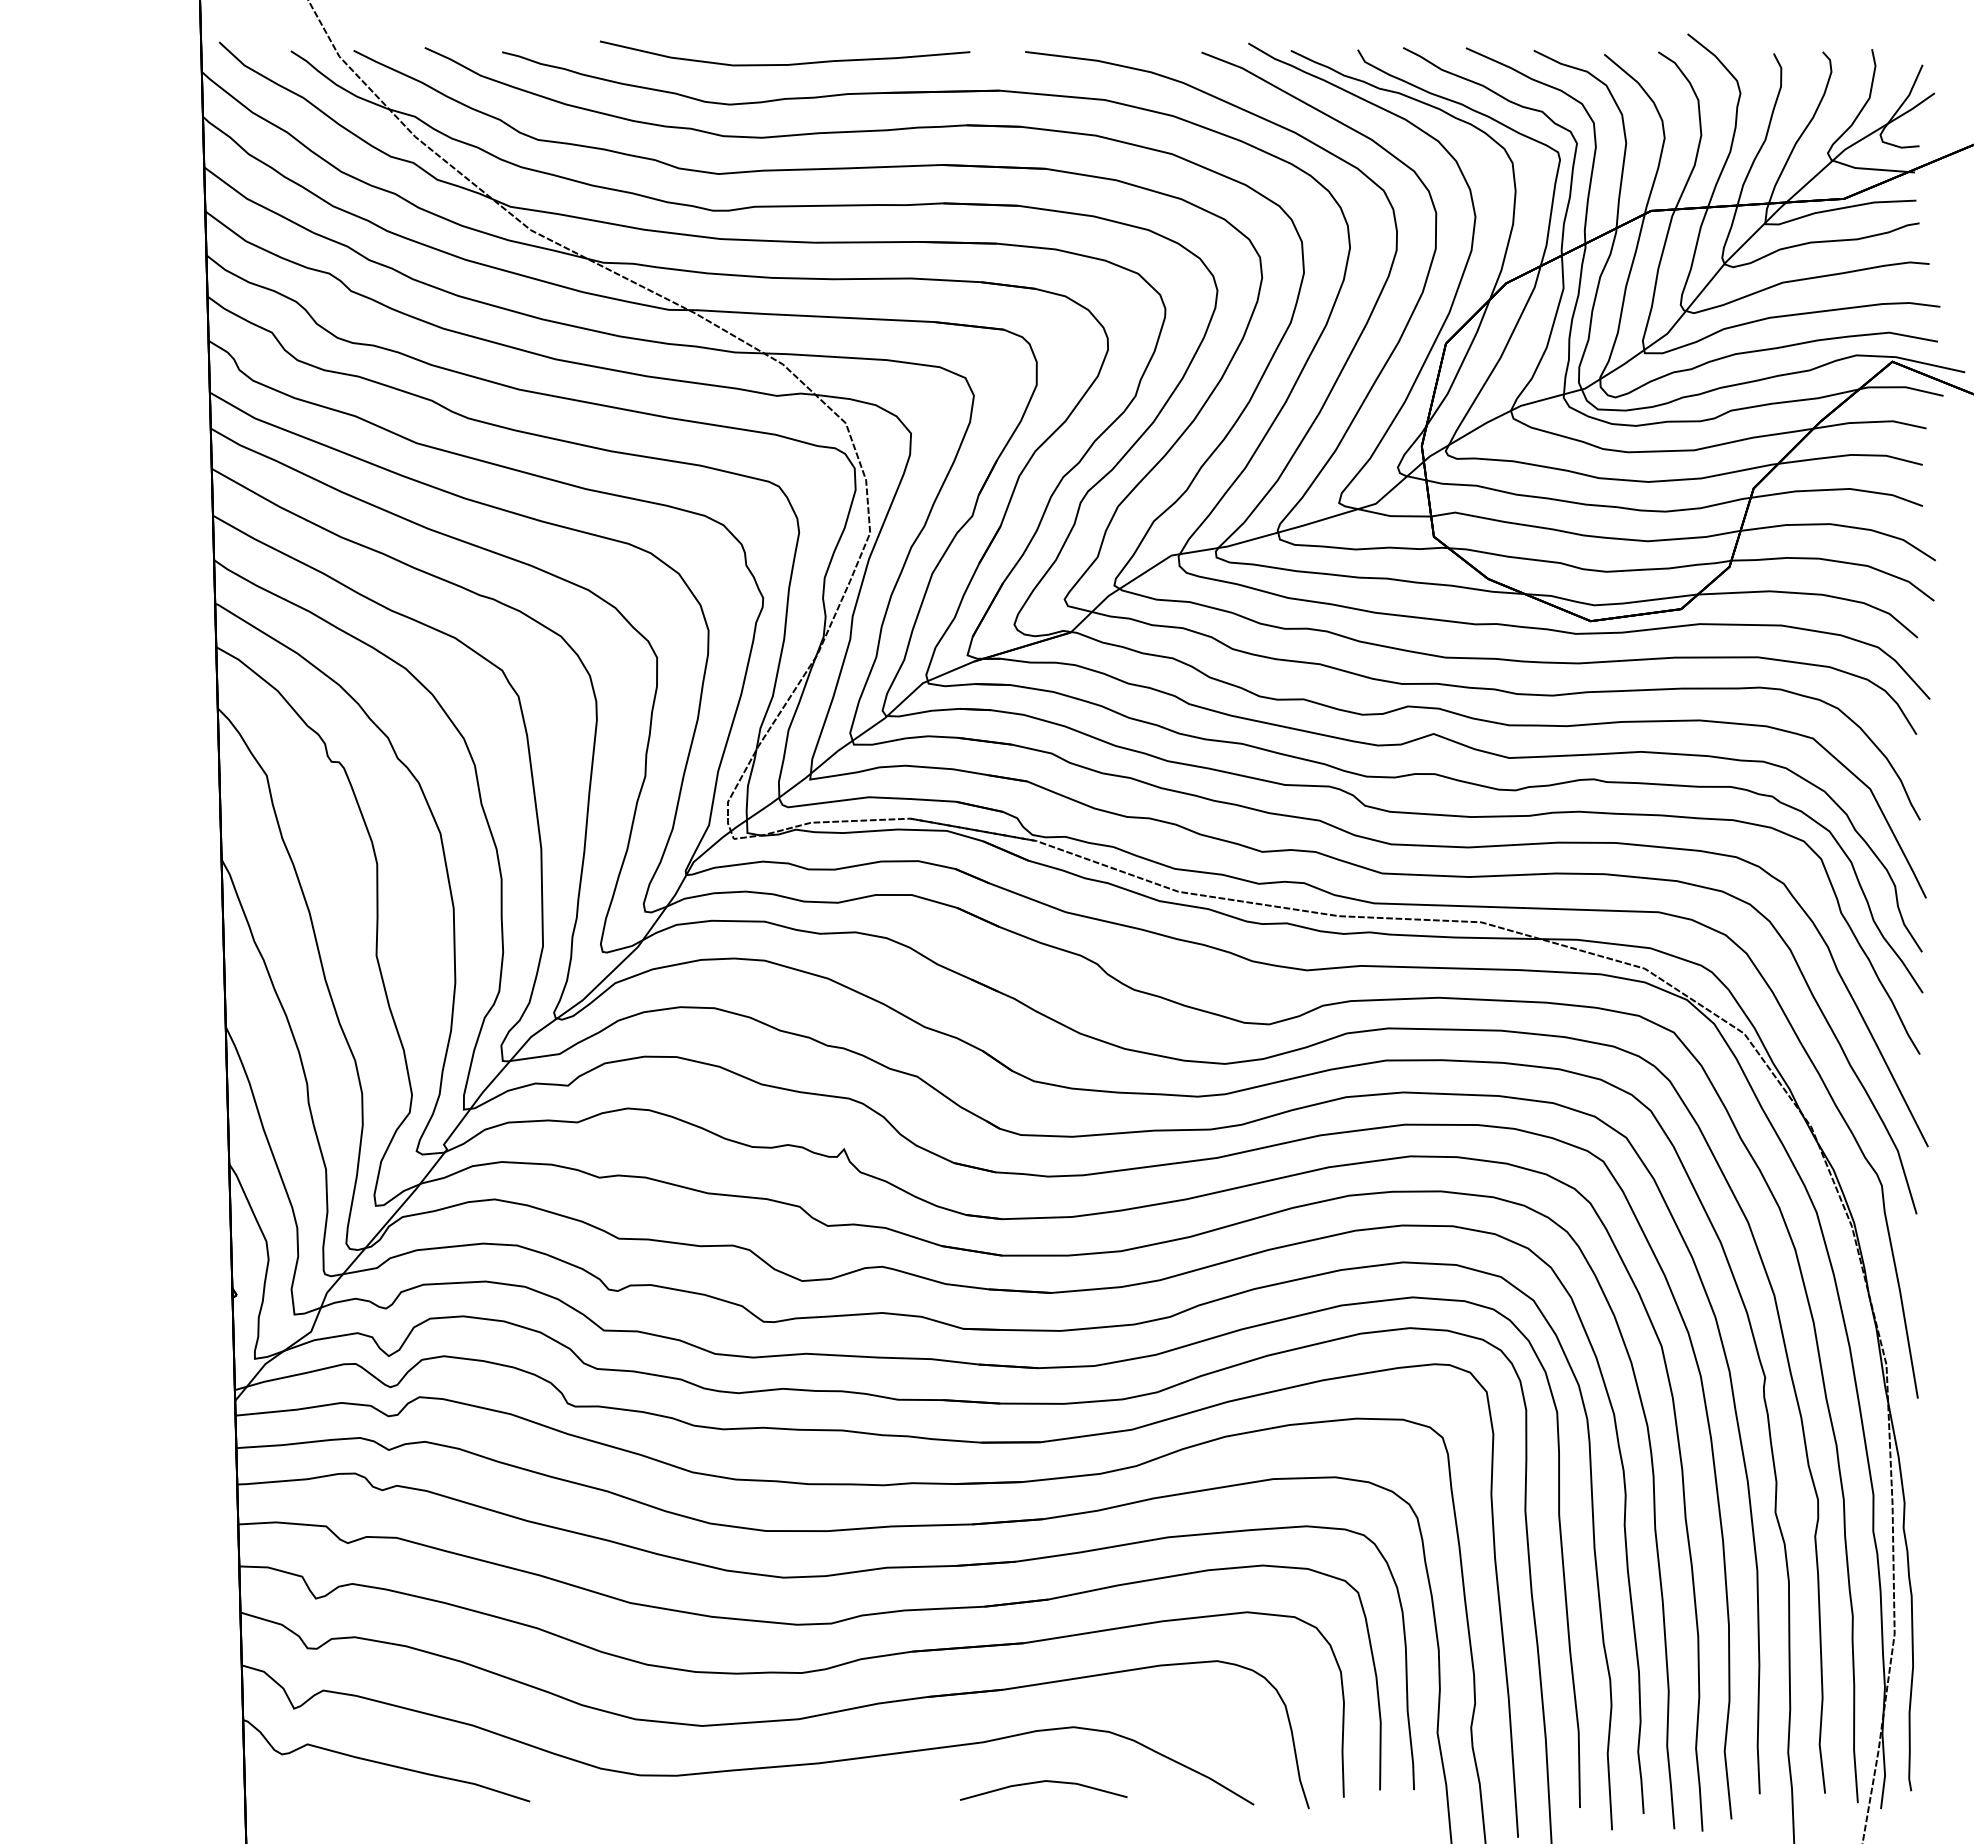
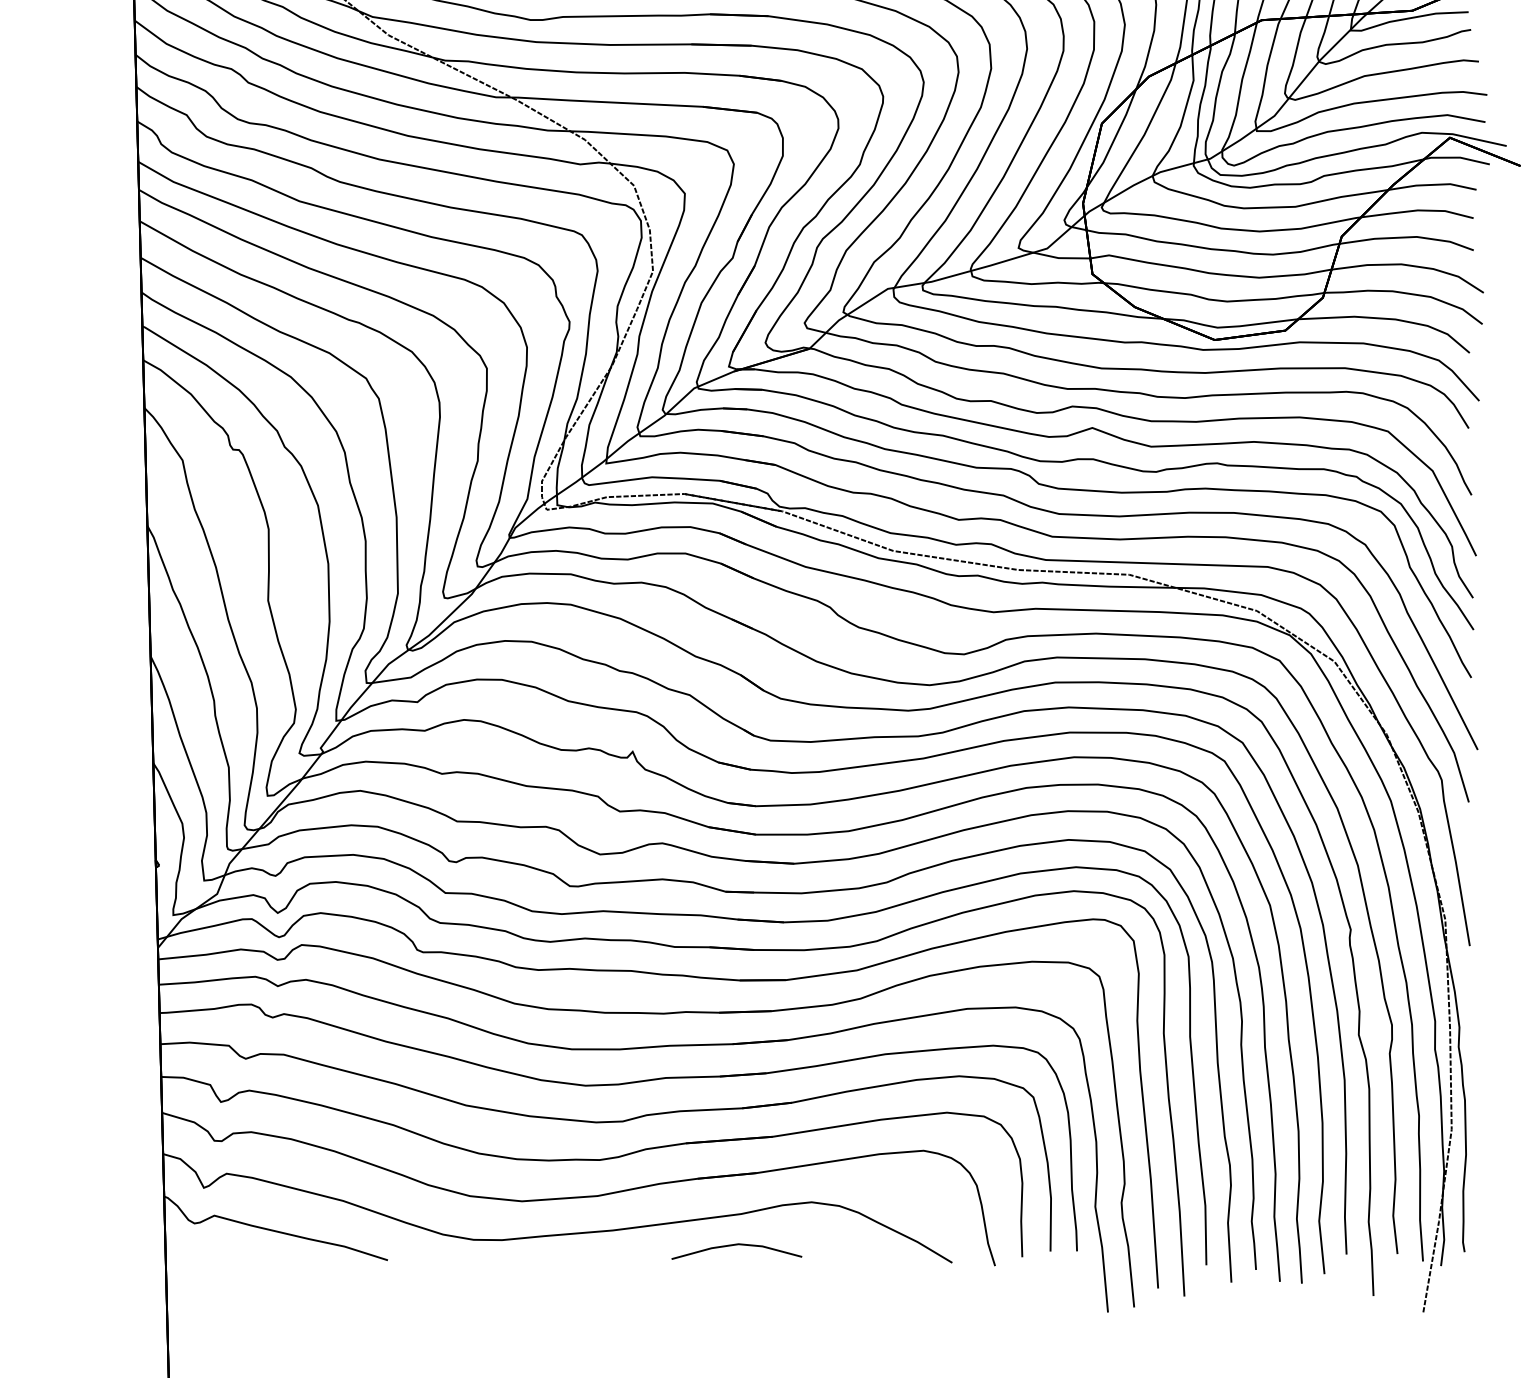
line: (1043, 1782) -> (736, 1245), moved

